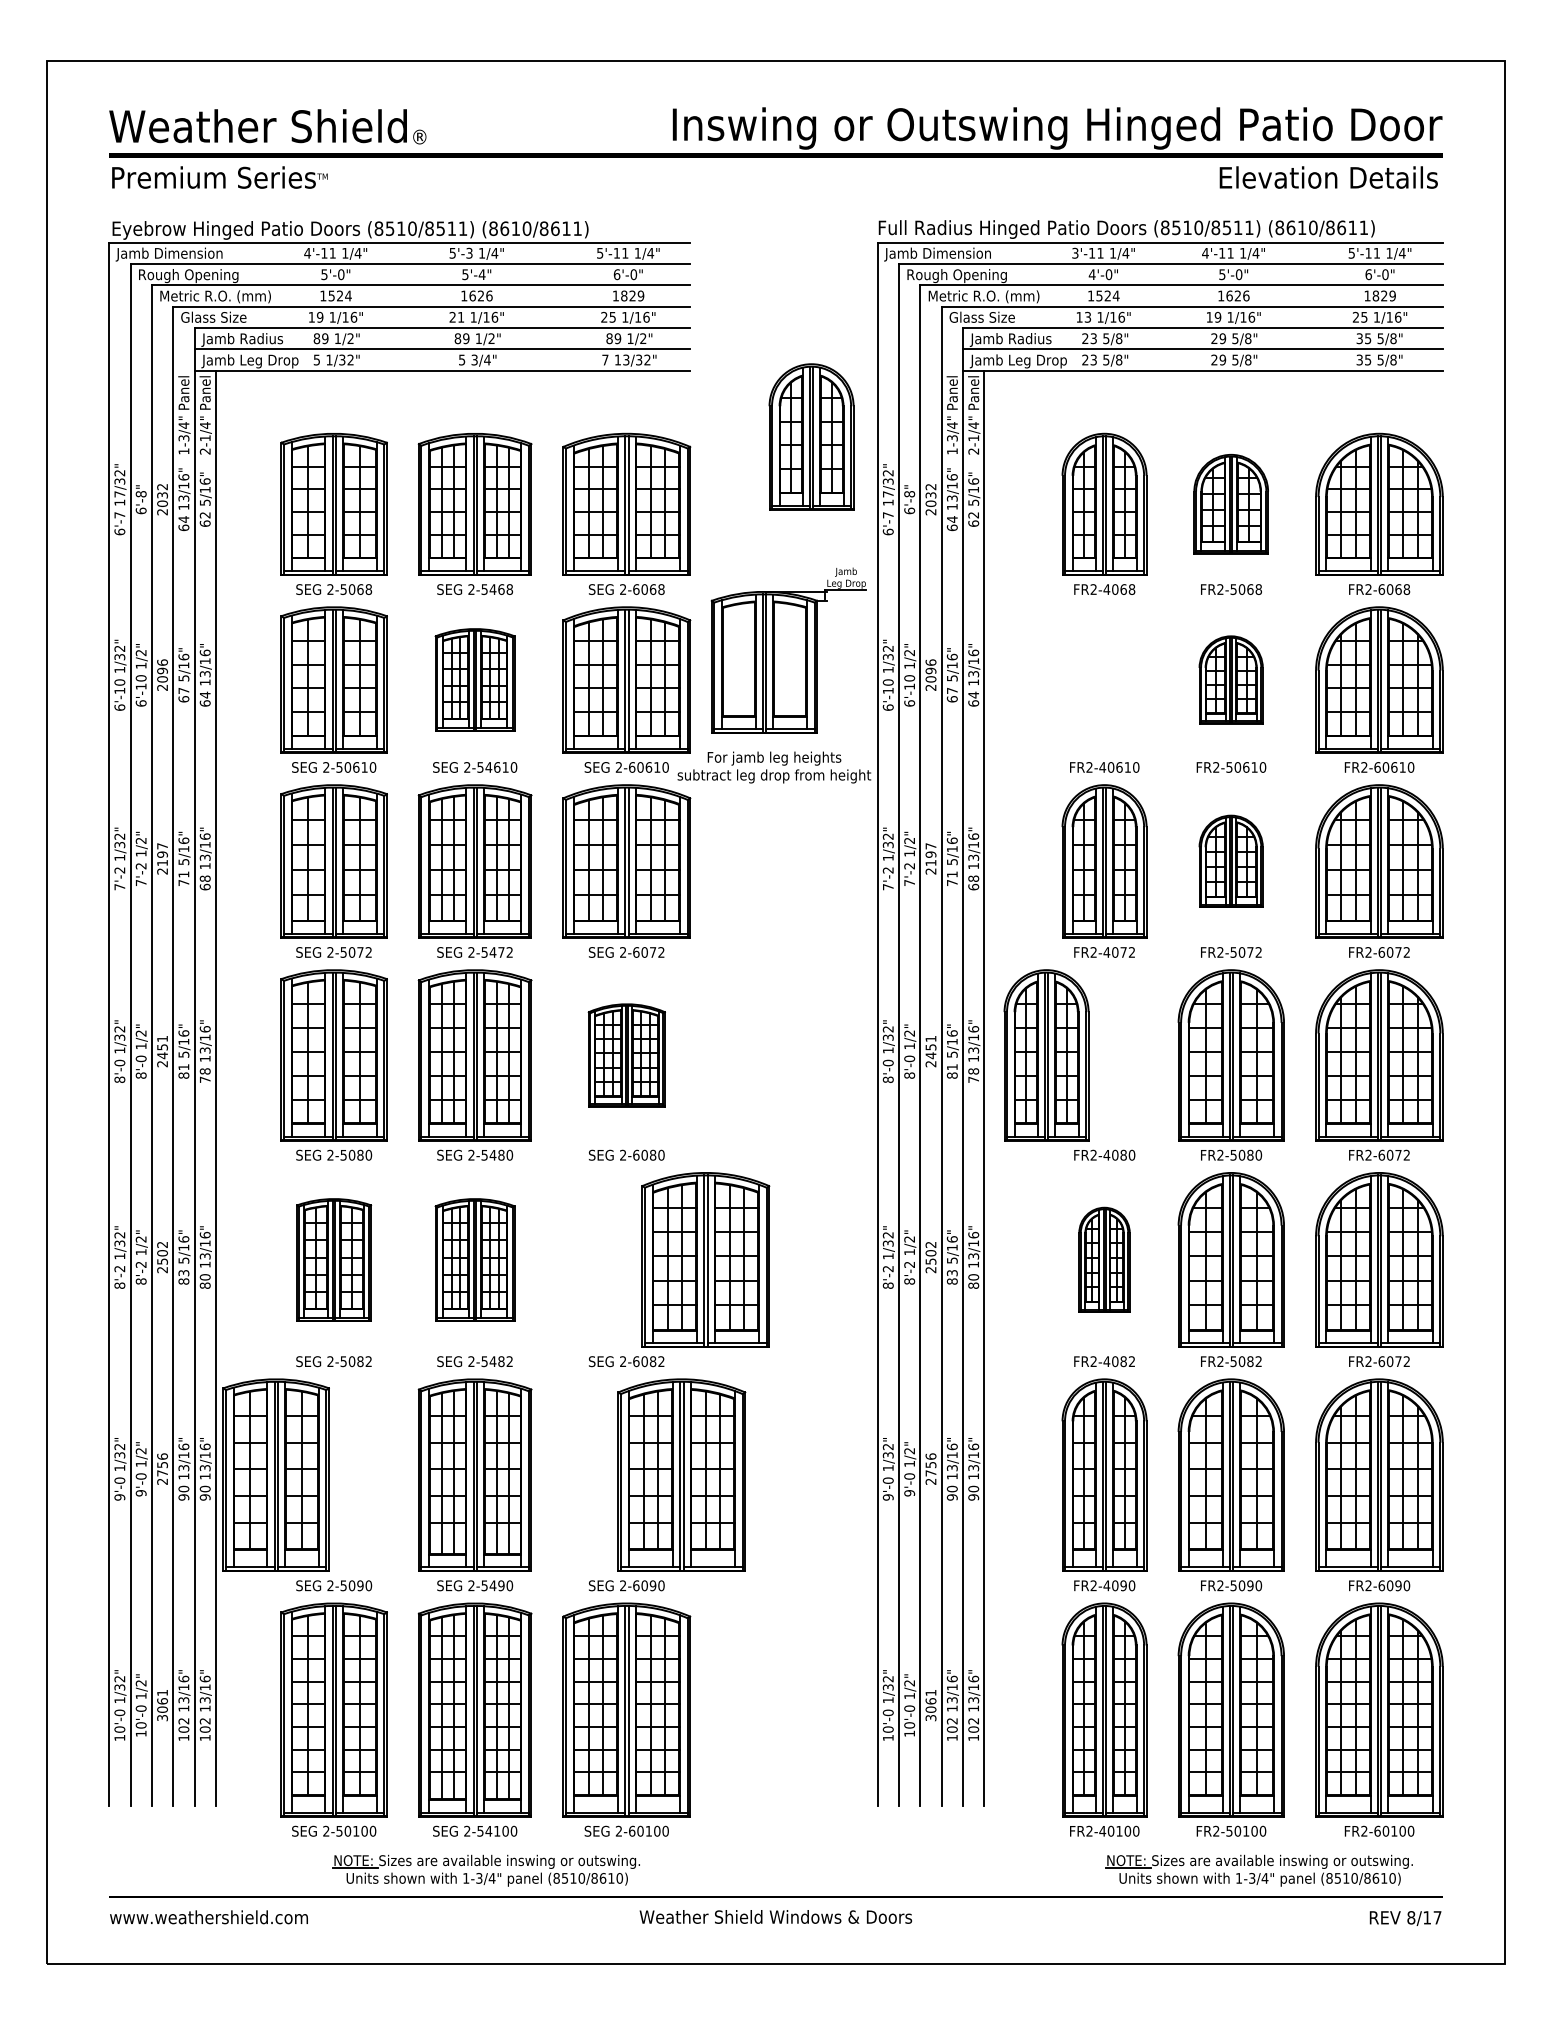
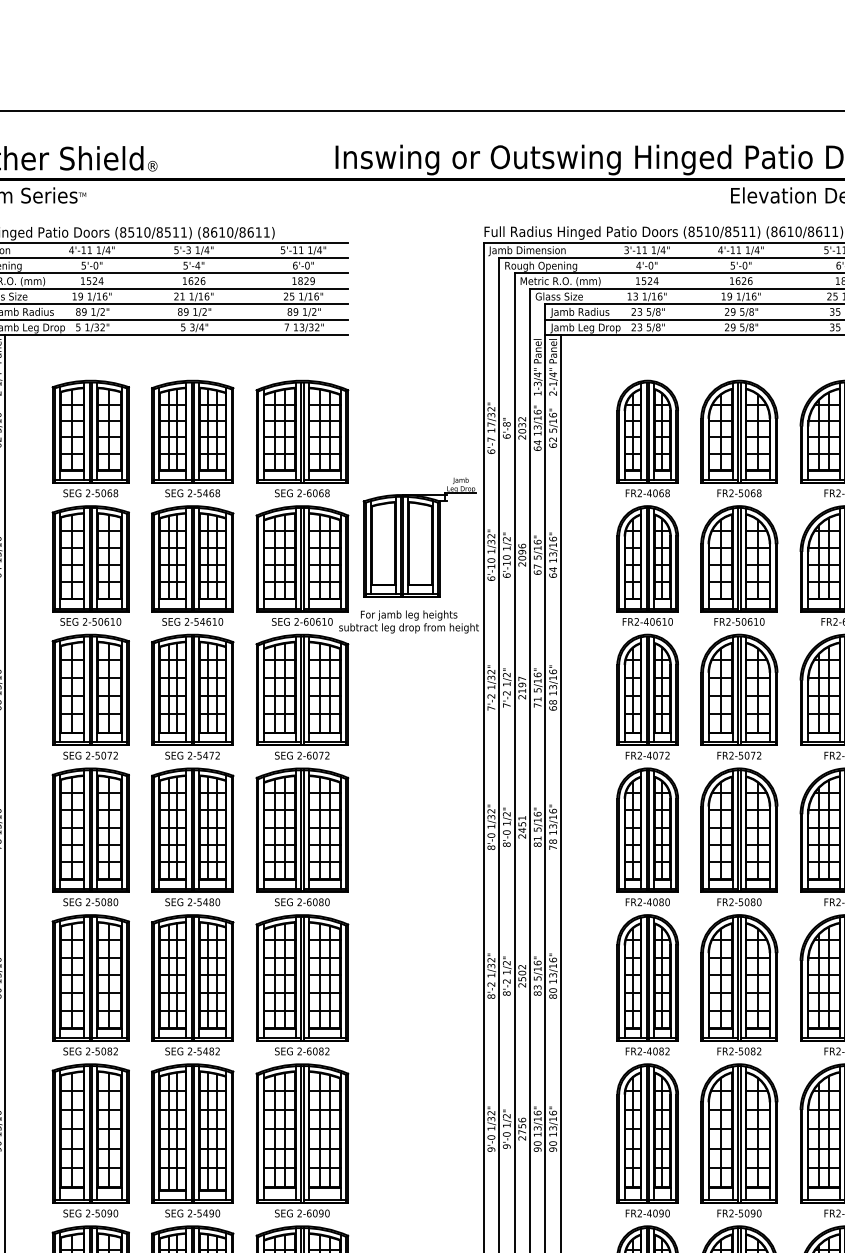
part: (811, 436) -> (647, 558), moved
part: (1230, 503) -> (738, 431), size x1.43
part: (474, 679) -> (192, 558), size x1.43
part: (1230, 679) -> (738, 558), size x1.67
part: (1230, 861) -> (738, 689), size x1.67
part: (626, 1055) -> (302, 830), size x1.67
part: (1046, 1055) -> (647, 830), moved
part: (333, 1259) -> (90, 977), size x1.43
part: (474, 1259) -> (192, 977), size x1.43
part: (705, 1259) -> (302, 977), moved
part: (1104, 1259) -> (647, 977), size x1.67
part: (275, 1474) -> (90, 1133), moved
part: (681, 1474) -> (302, 1133), moved

